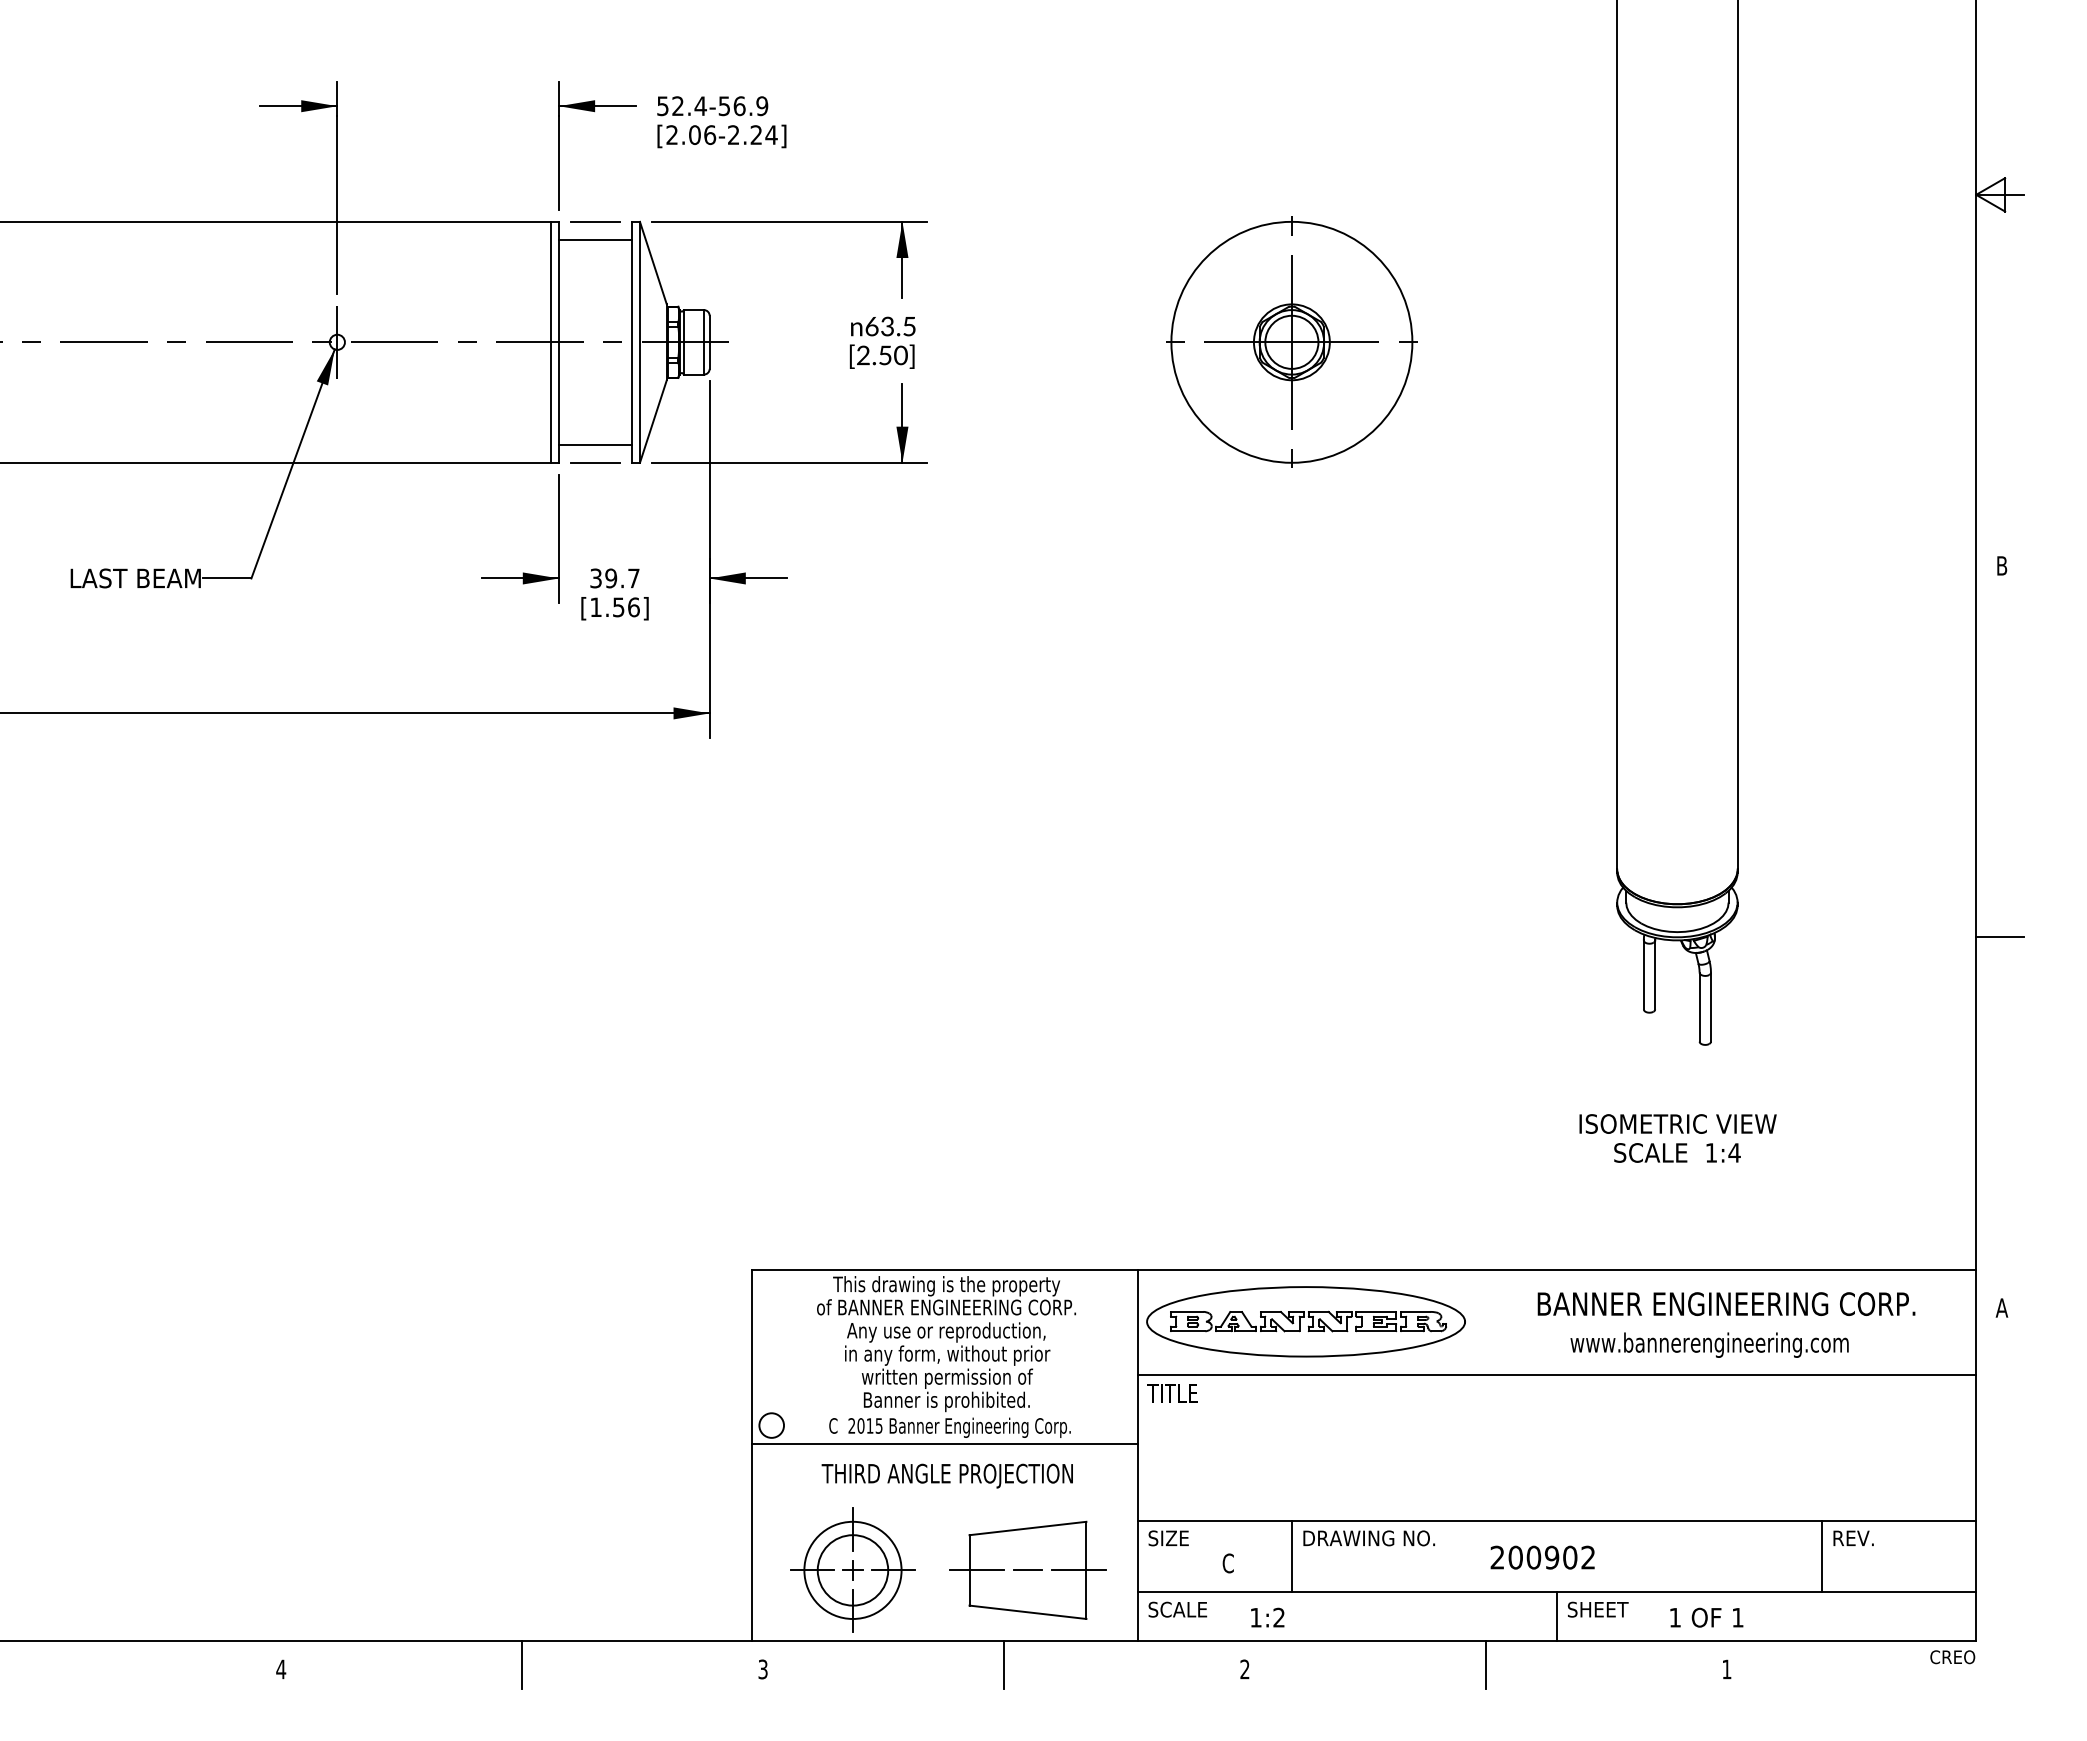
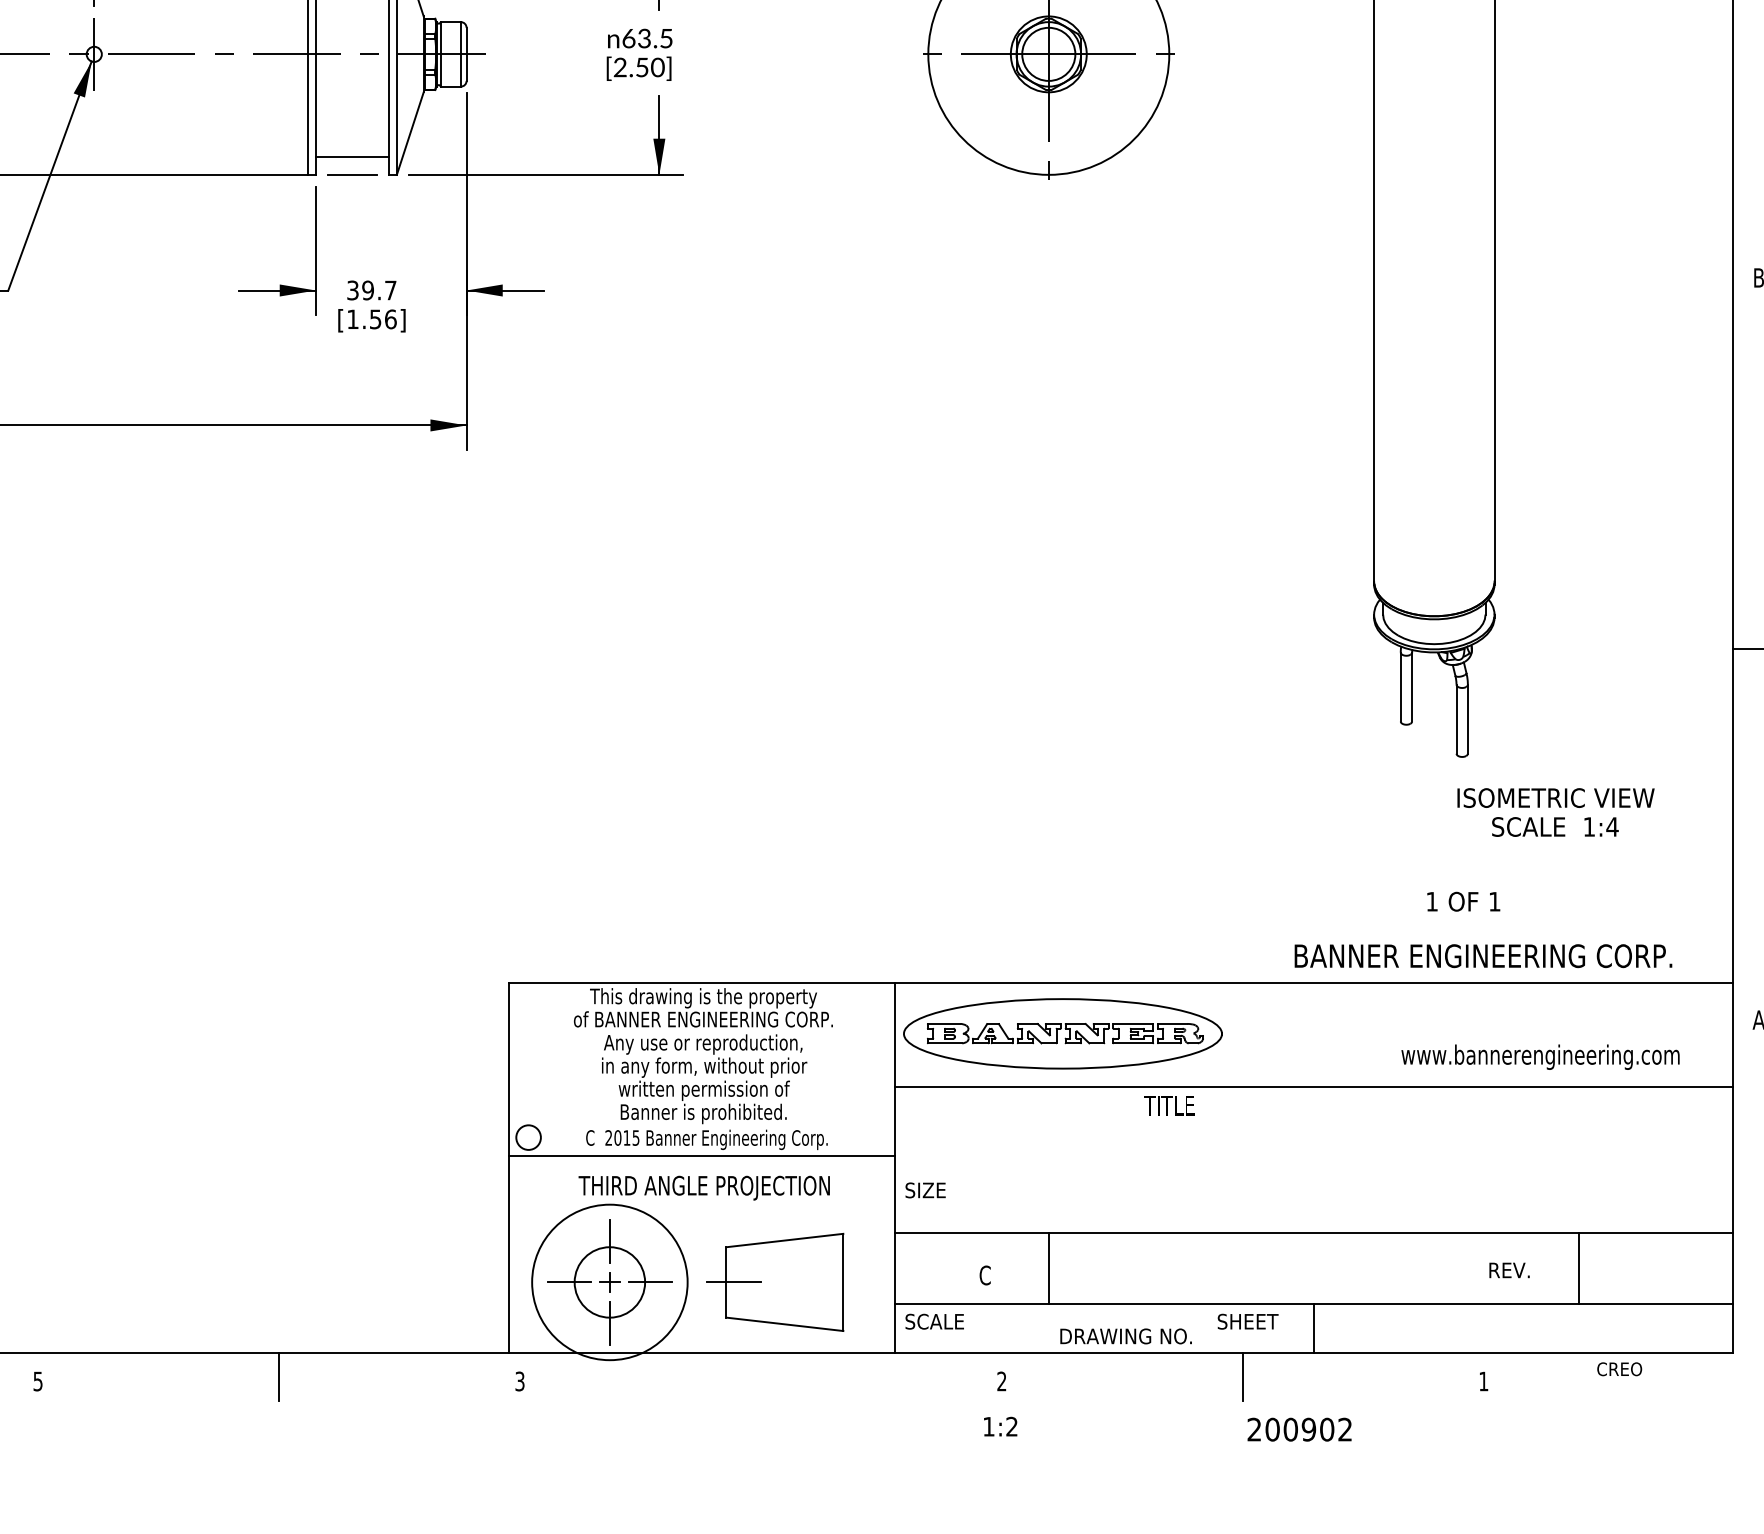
text: (1677, 1138) -> (1555, 812), moved
text: (1726, 1303) -> (1483, 955), moved
text: (1709, 1344) -> (1540, 1056), moved
text: (1172, 1393) -> (1169, 1105), moved
text: (1853, 1537) -> (1509, 1269), moved
text: (1168, 1538) -> (925, 1190), moved
text: (1368, 1538) -> (1125, 1336), moved
text: (1542, 1557) -> (1299, 1429), moved
circle: (852, 1569) -> (609, 1281), size x1.6
line: (1027, 1570) -> (784, 1282), removed
line: (1078, 1570) -> (835, 1282), removed
text: (1598, 1609) -> (1248, 1321), moved
text: (1267, 1617) -> (1000, 1426), moved
text: (1706, 1617) -> (1463, 901), moved
text: (1952, 1657) -> (1619, 1369), moved
line: (1004, 1664) -> (761, 1376), removed
text: (281, 1669) -> (38, 1381), 4 -> 5

